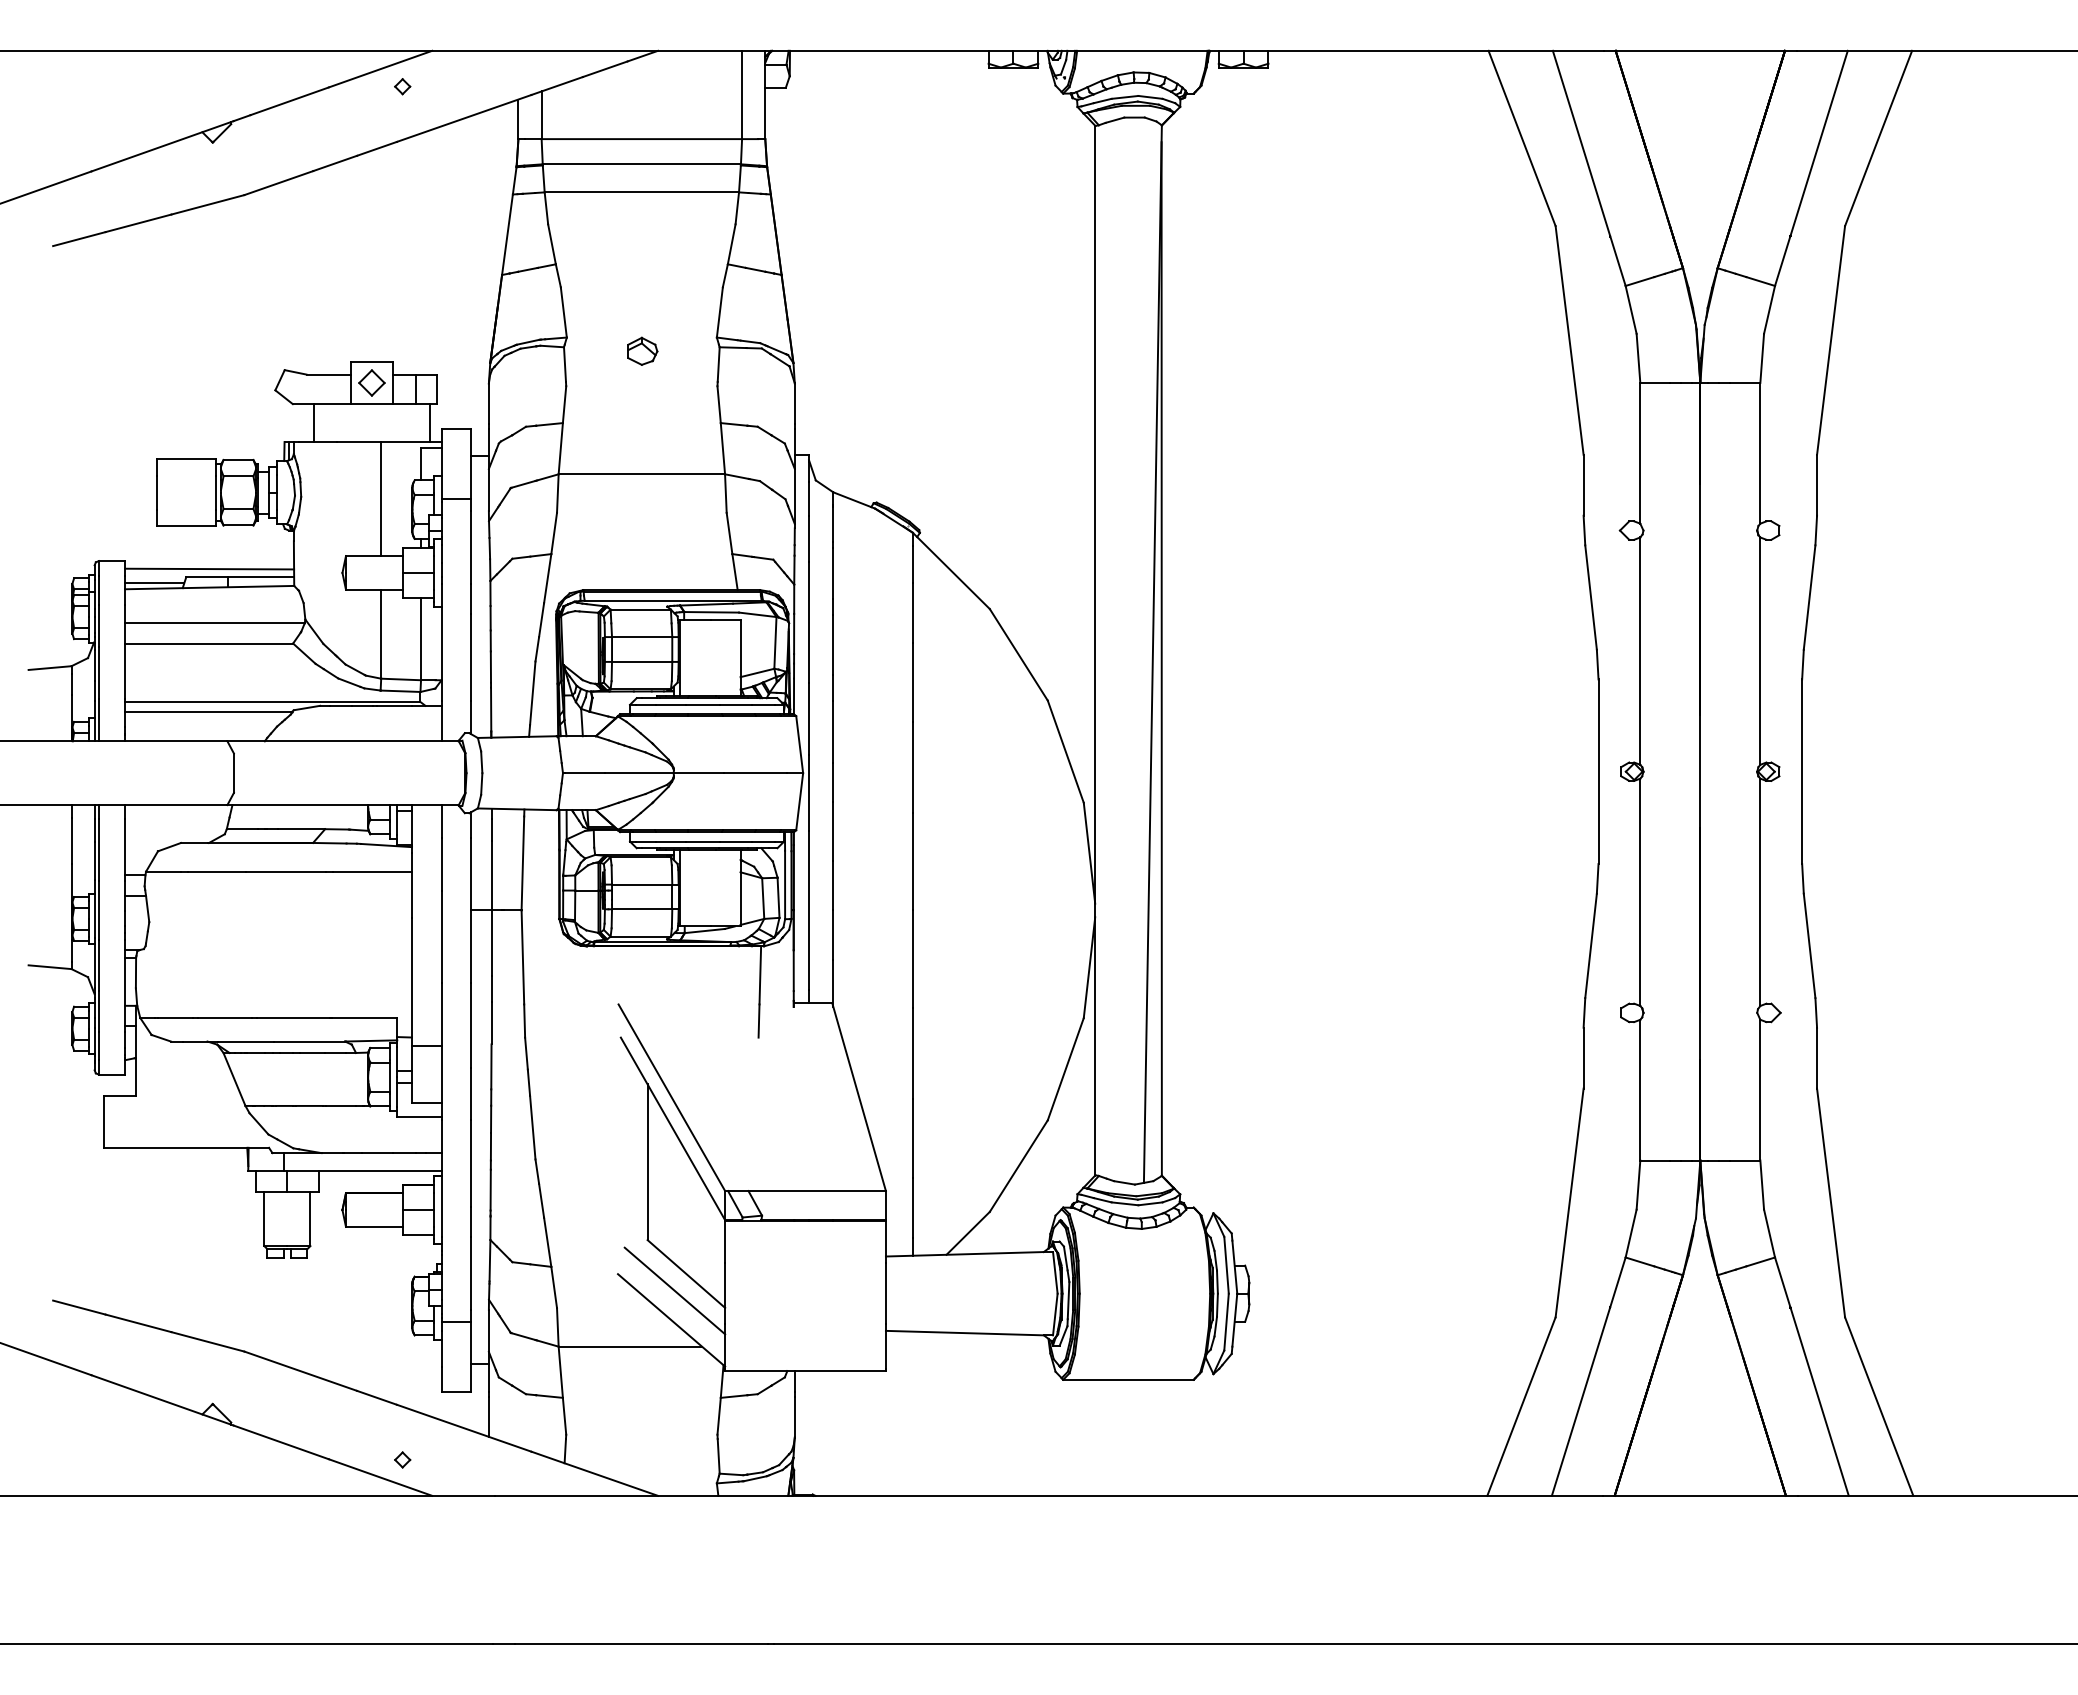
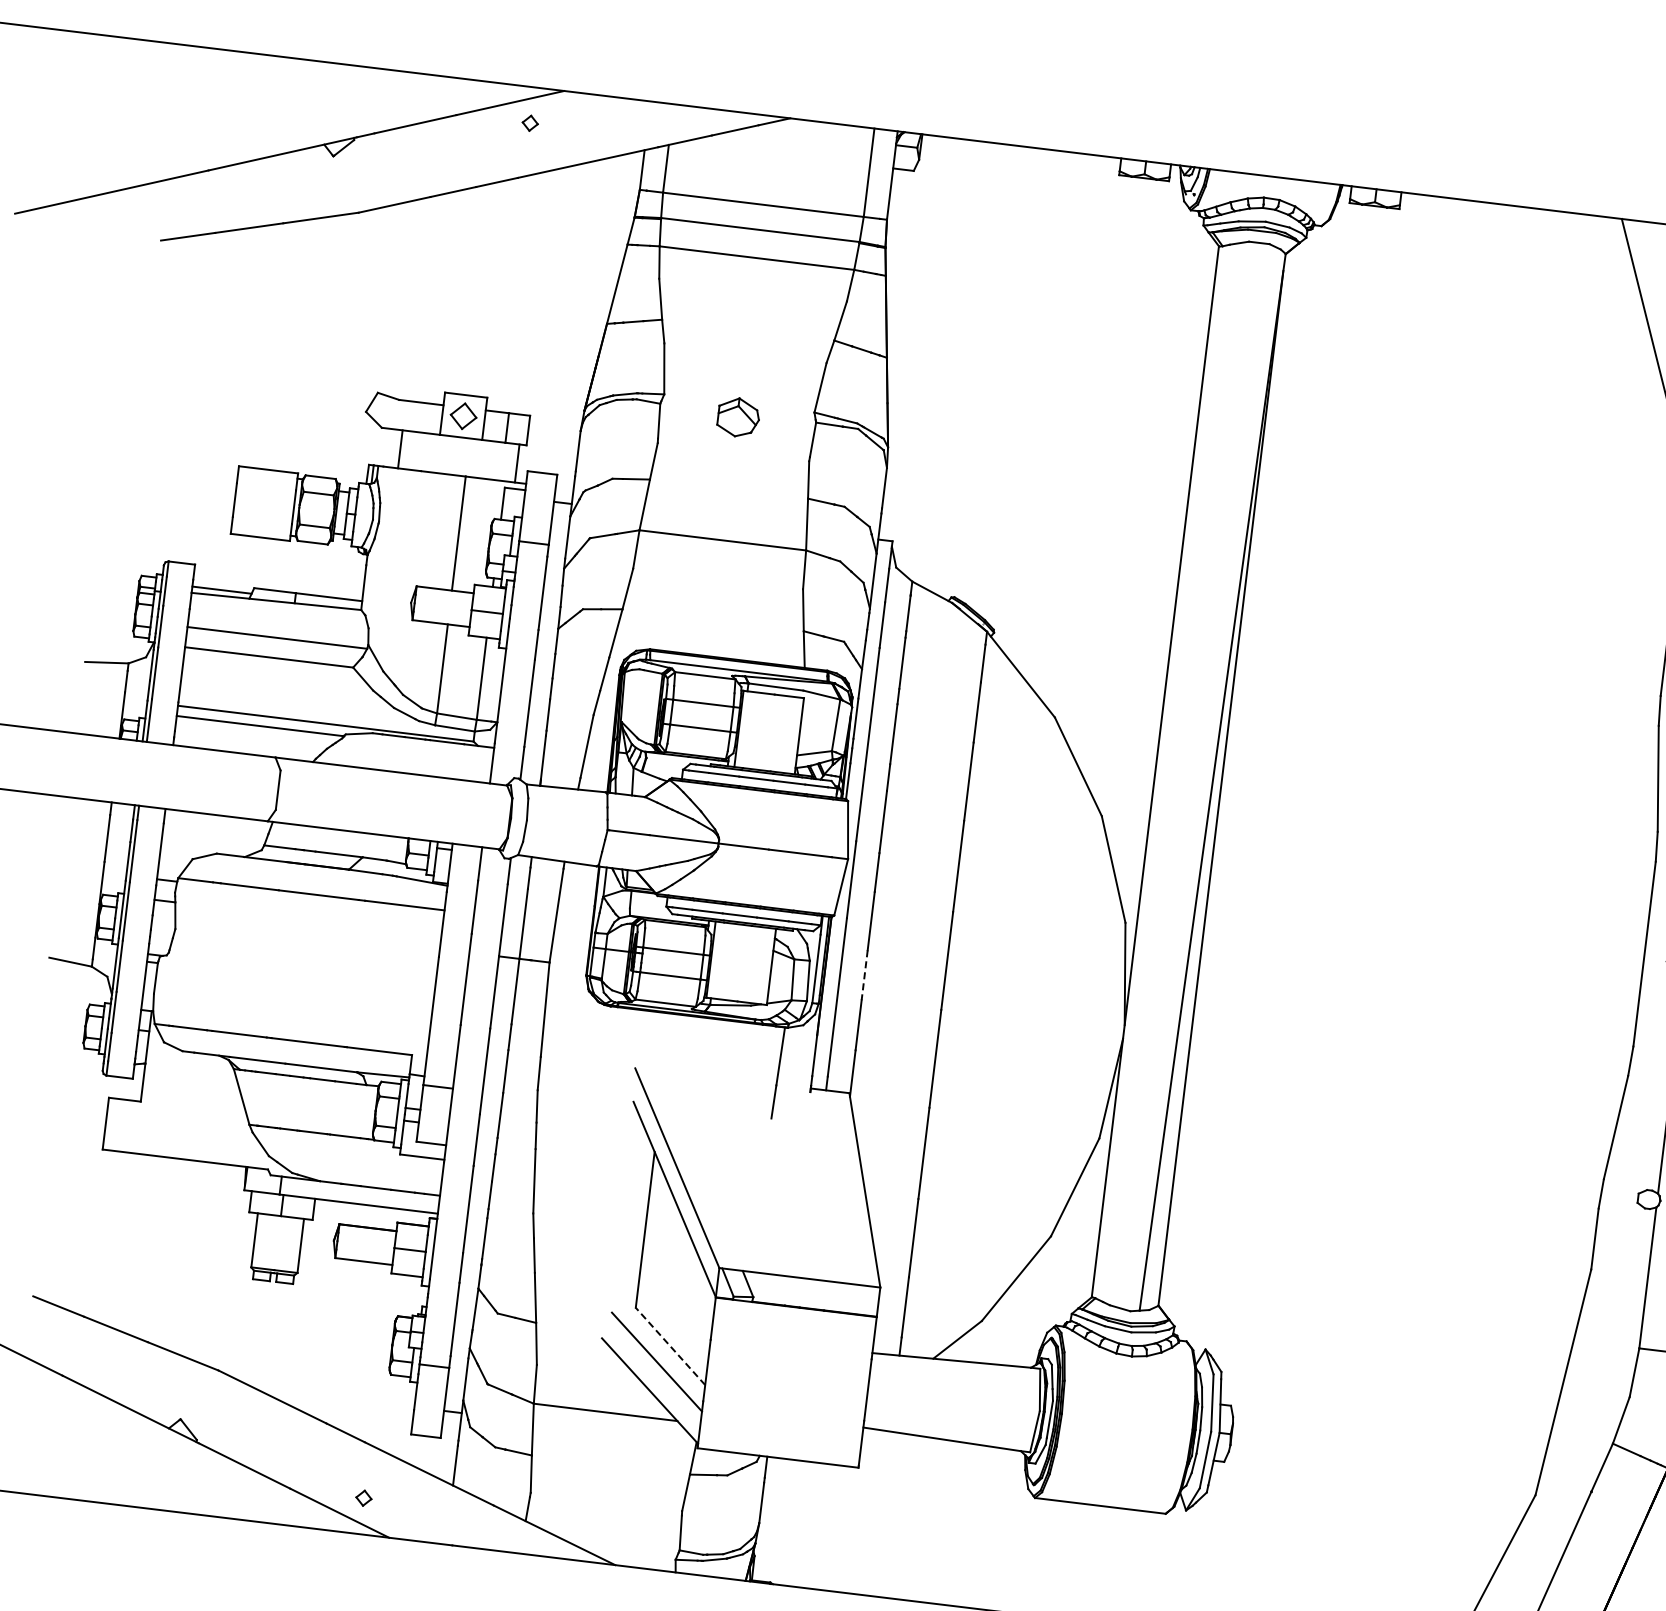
part: (642, 350) -> (738, 416), size x1.4
line: (209, 568) -> (278, 582), removed
line: (833, 885) -> (864, 975), solid -> dashed
line: (686, 1274) -> (670, 1346), solid -> dashed

